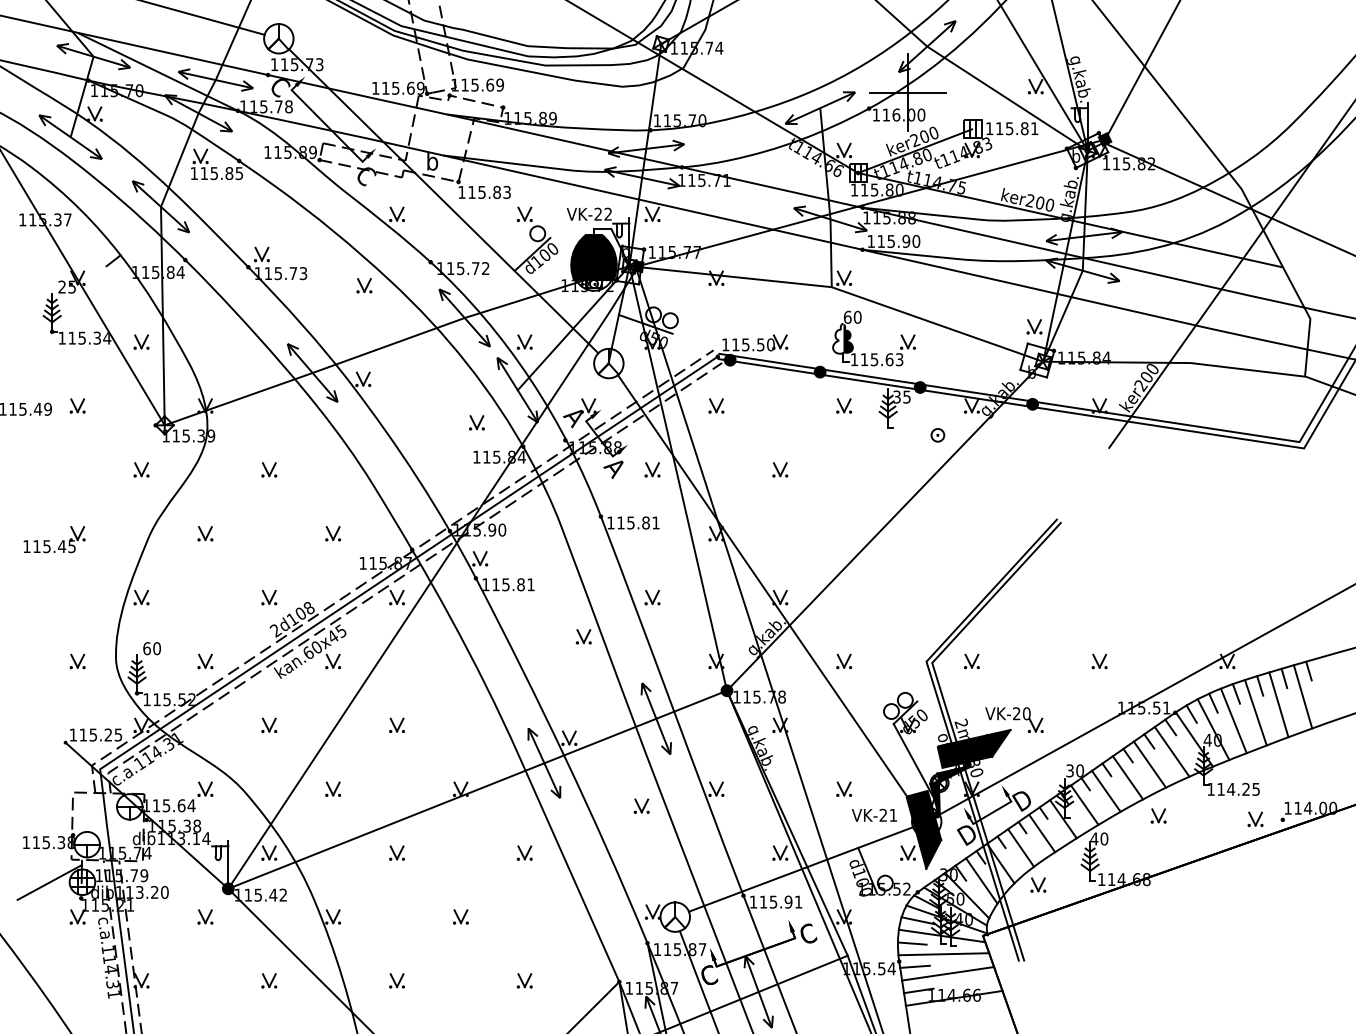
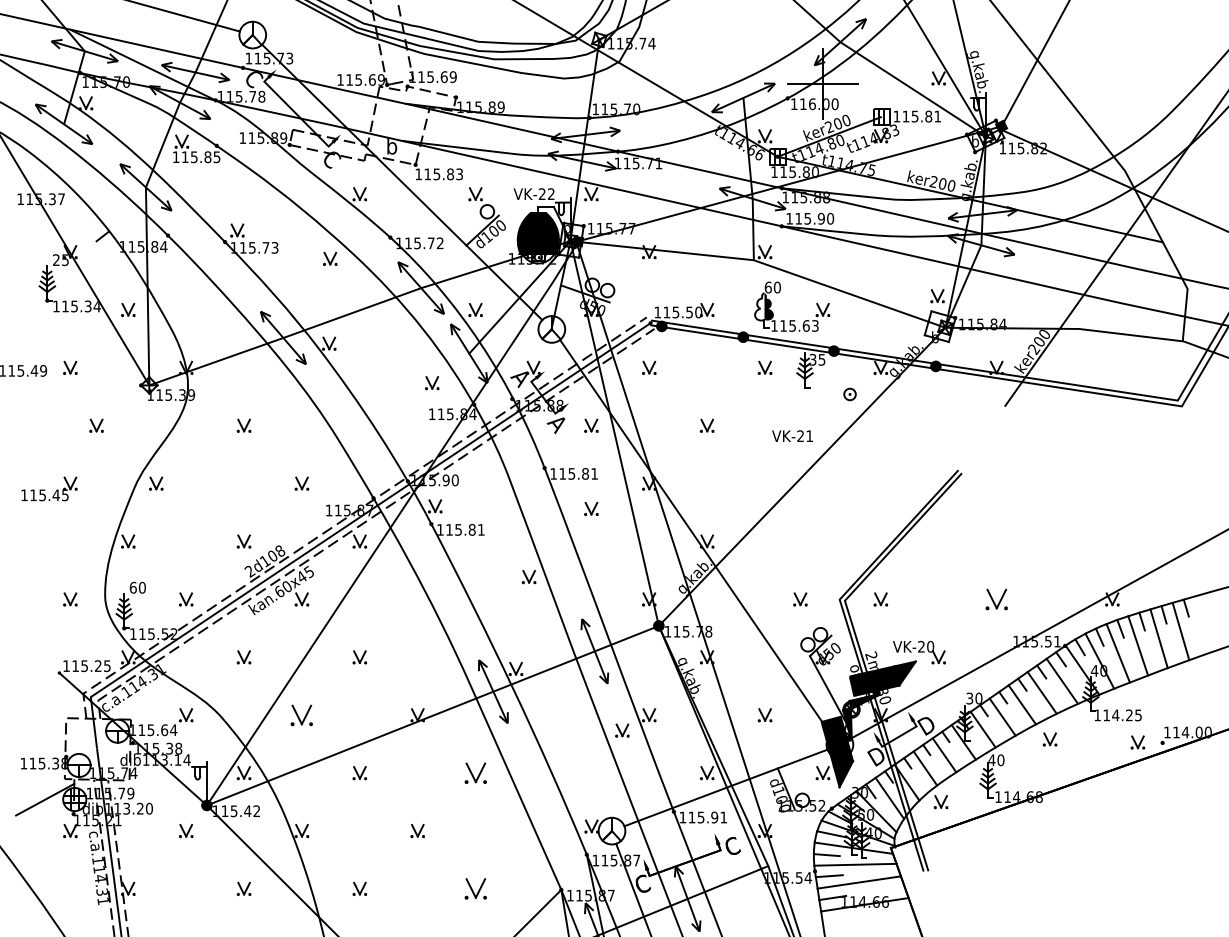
part: (141, 469) -> (96, 425), moved
part: (205, 533) -> (156, 483), moved
part: (652, 597) -> (591, 508), moved
part: (844, 661) -> (800, 599), moved
part: (1099, 661) -> (996, 599), size x1.6
part: (333, 788) -> (302, 714), size x1.6
part: (641, 805) -> (622, 729), moved
text: (874, 814) -> (792, 435), moved
part: (524, 852) -> (475, 772), size x1.6
part: (524, 980) -> (475, 888), size x1.6

